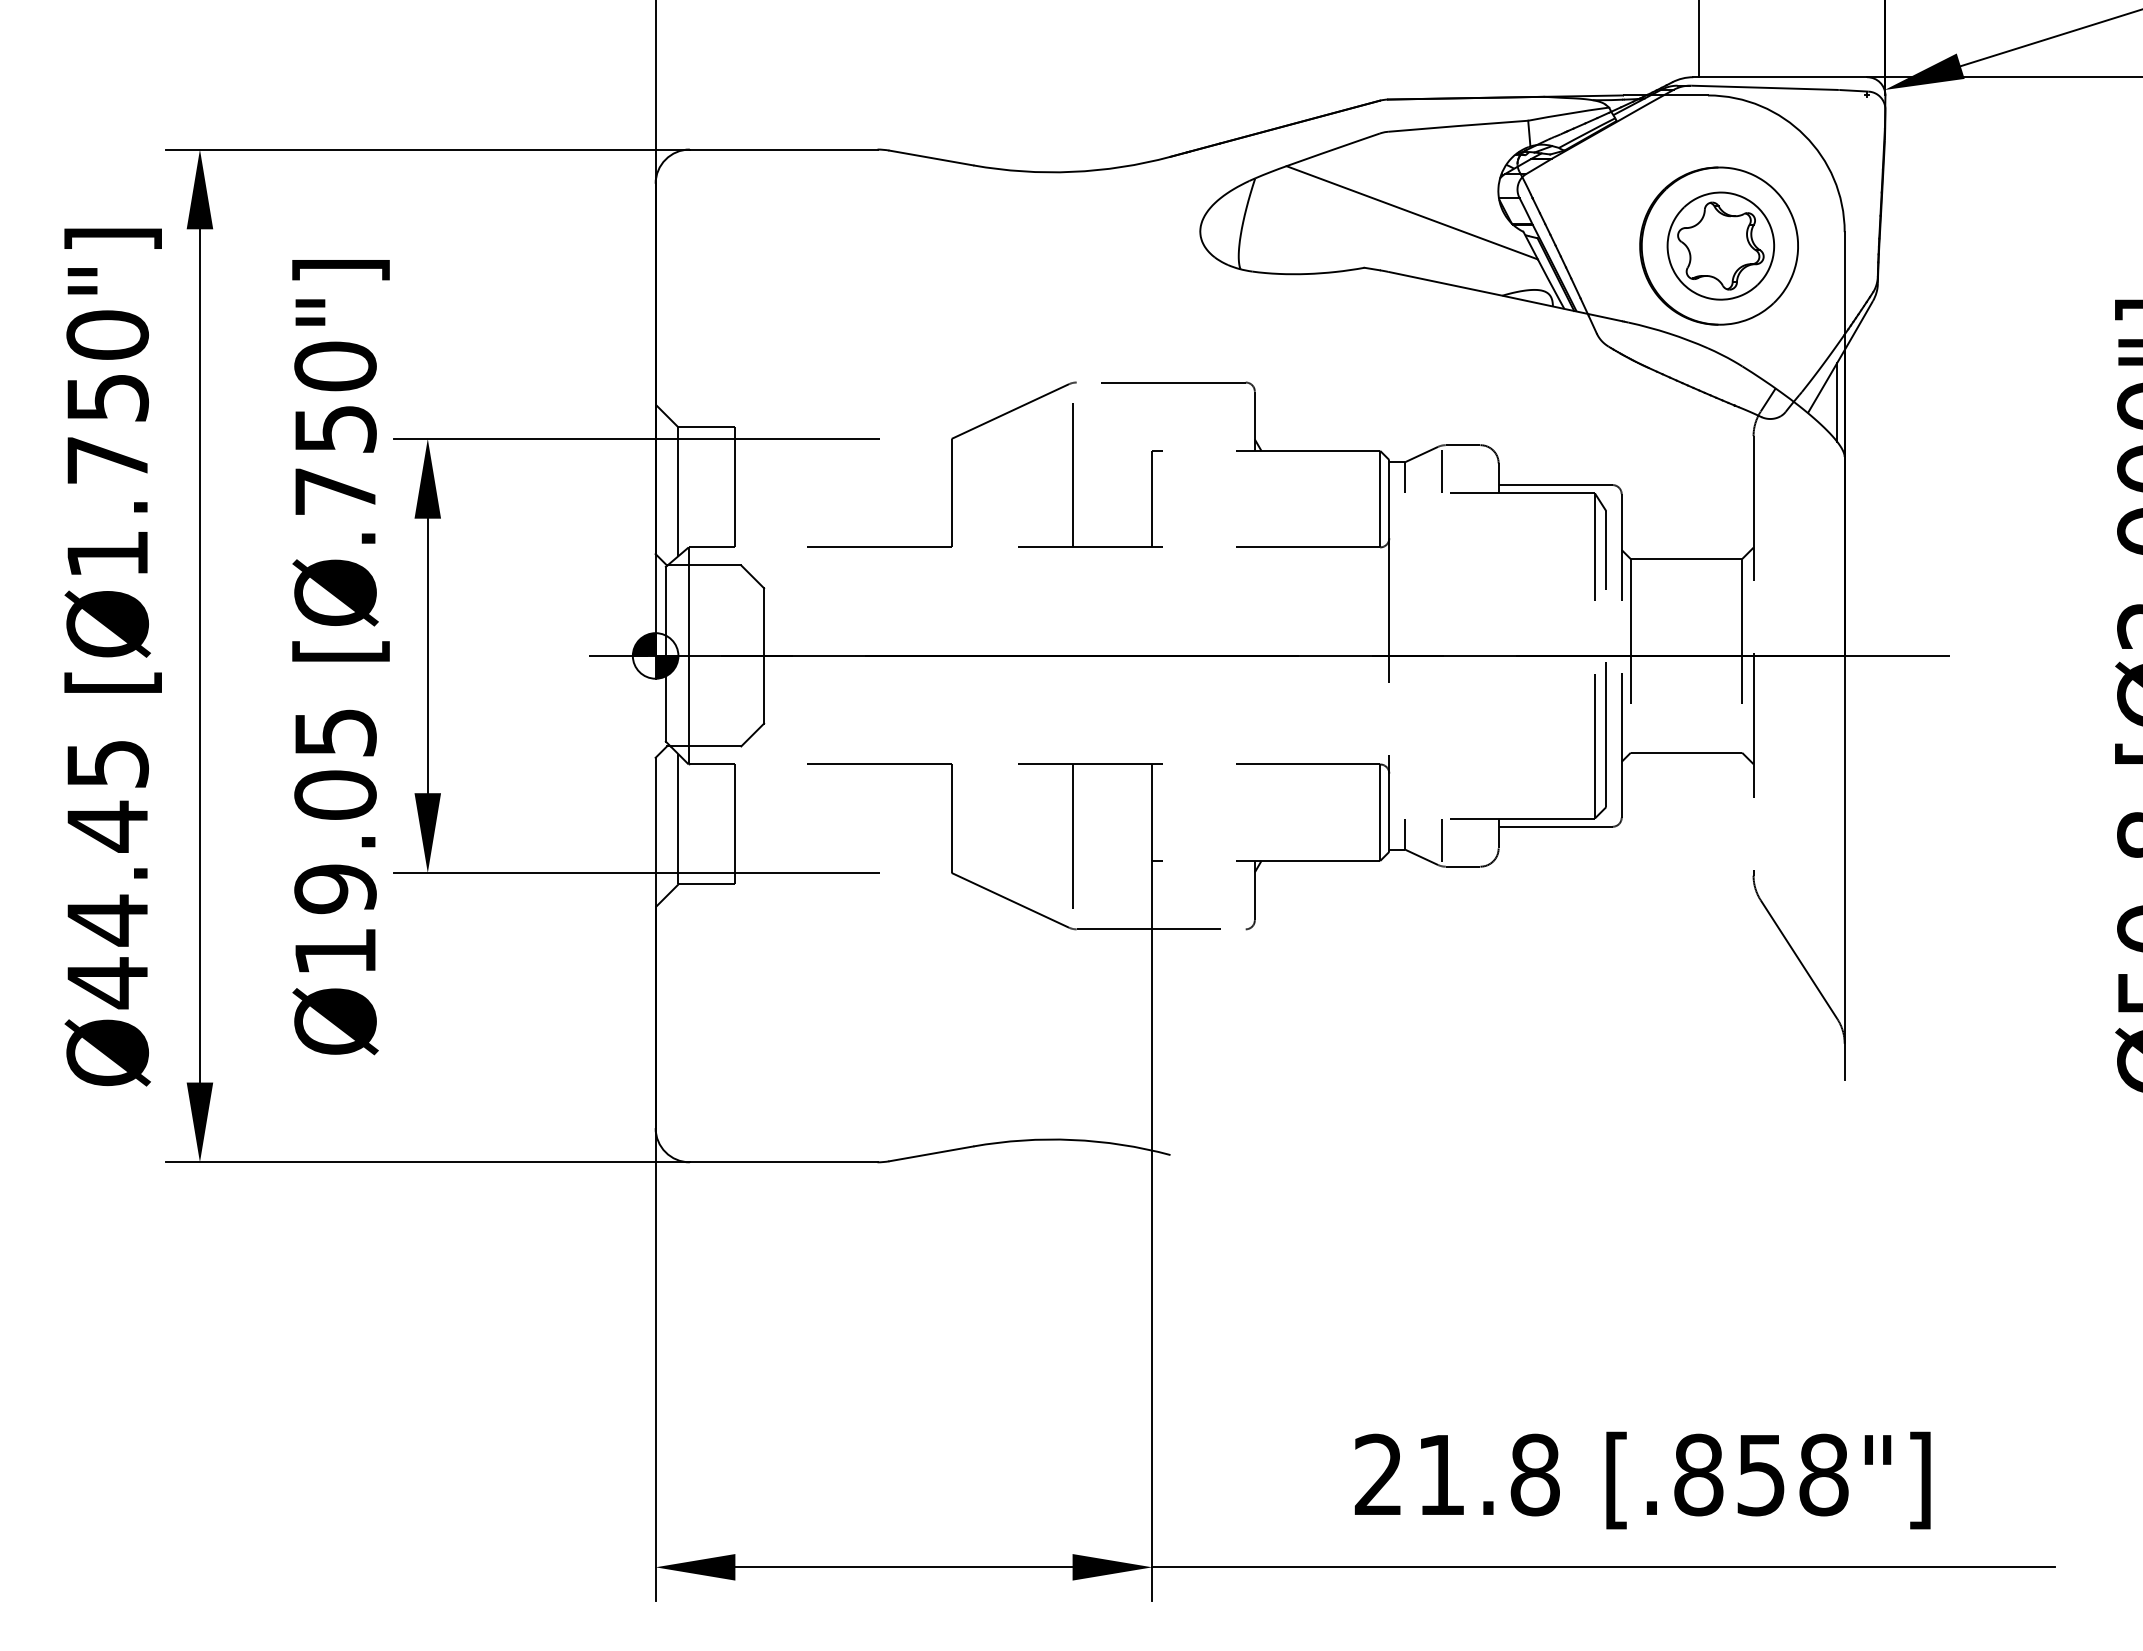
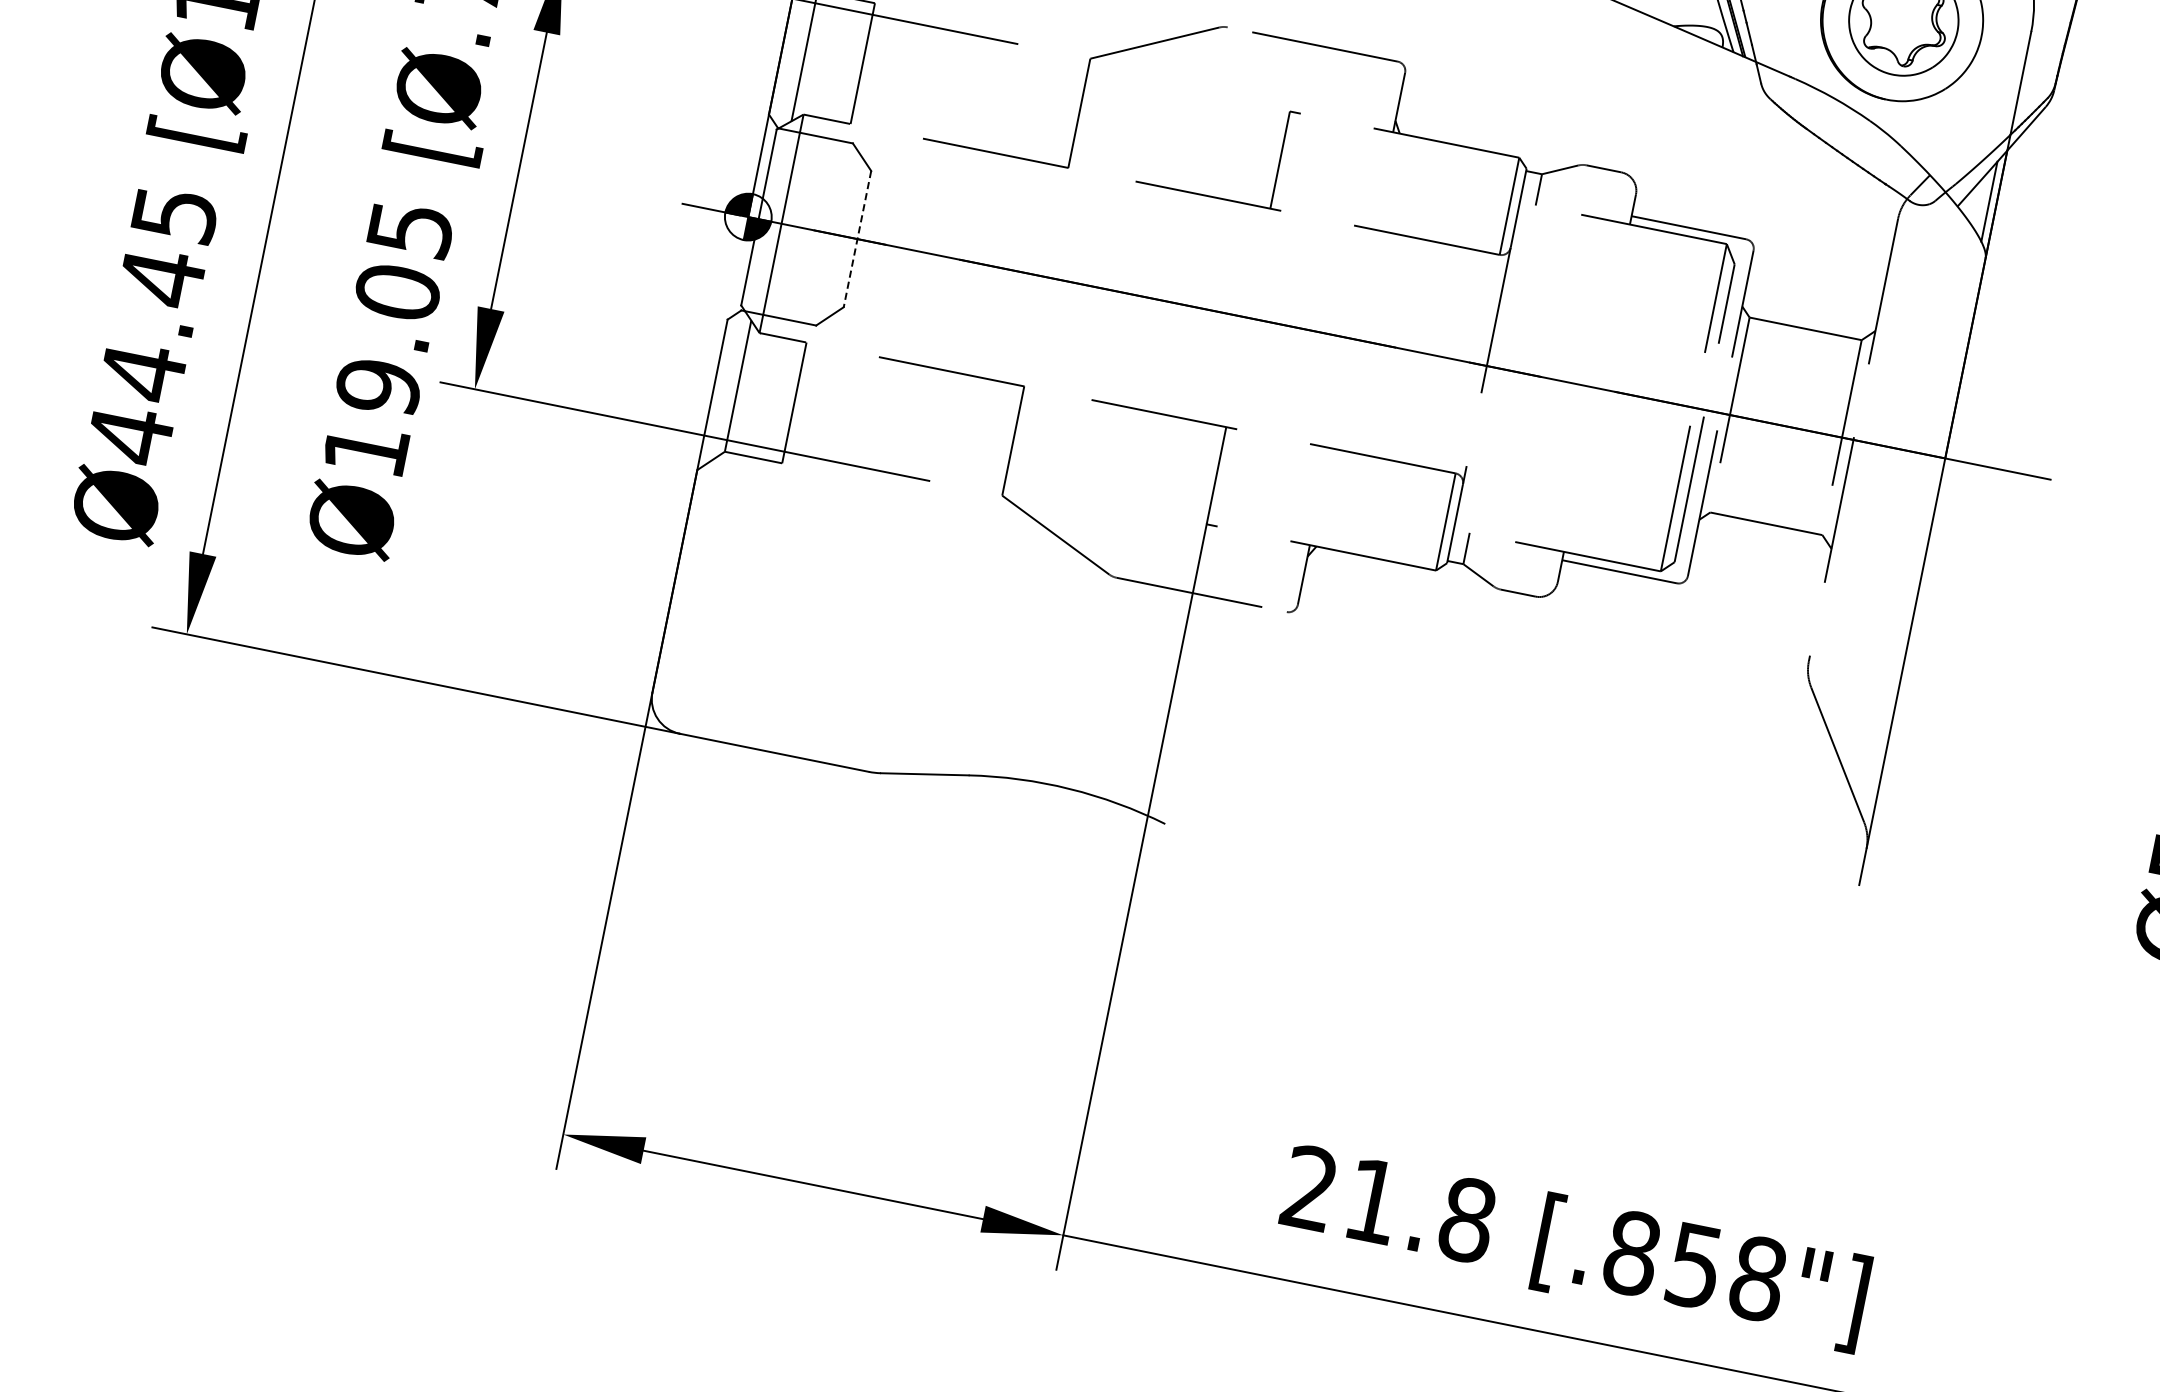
line: (1072, 467) -> (1206, 112), removed
line: (1441, 471) -> (1576, 190), removed
line: (764, 655) -> (857, 238), solid -> dashed
line: (1441, 840) -> (1501, 562), removed
line: (1072, 844) -> (1129, 491), removed

